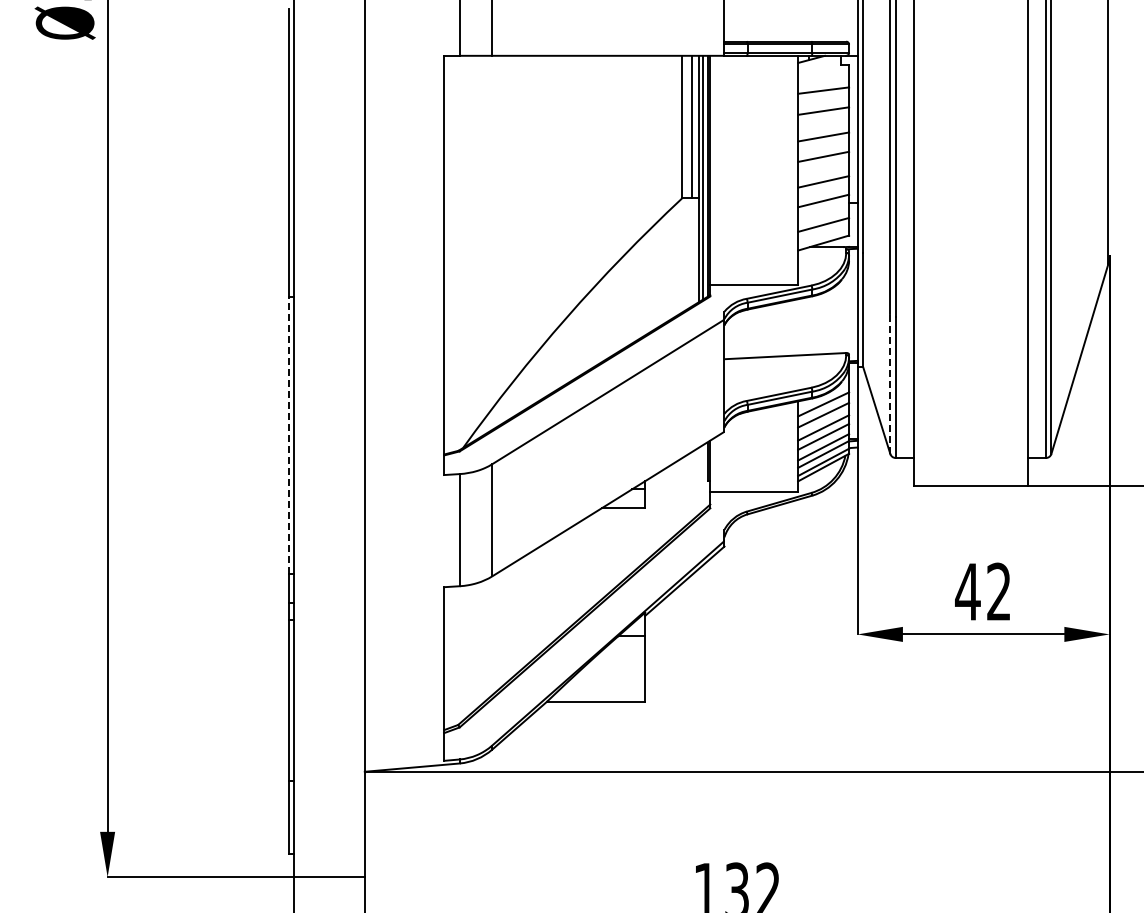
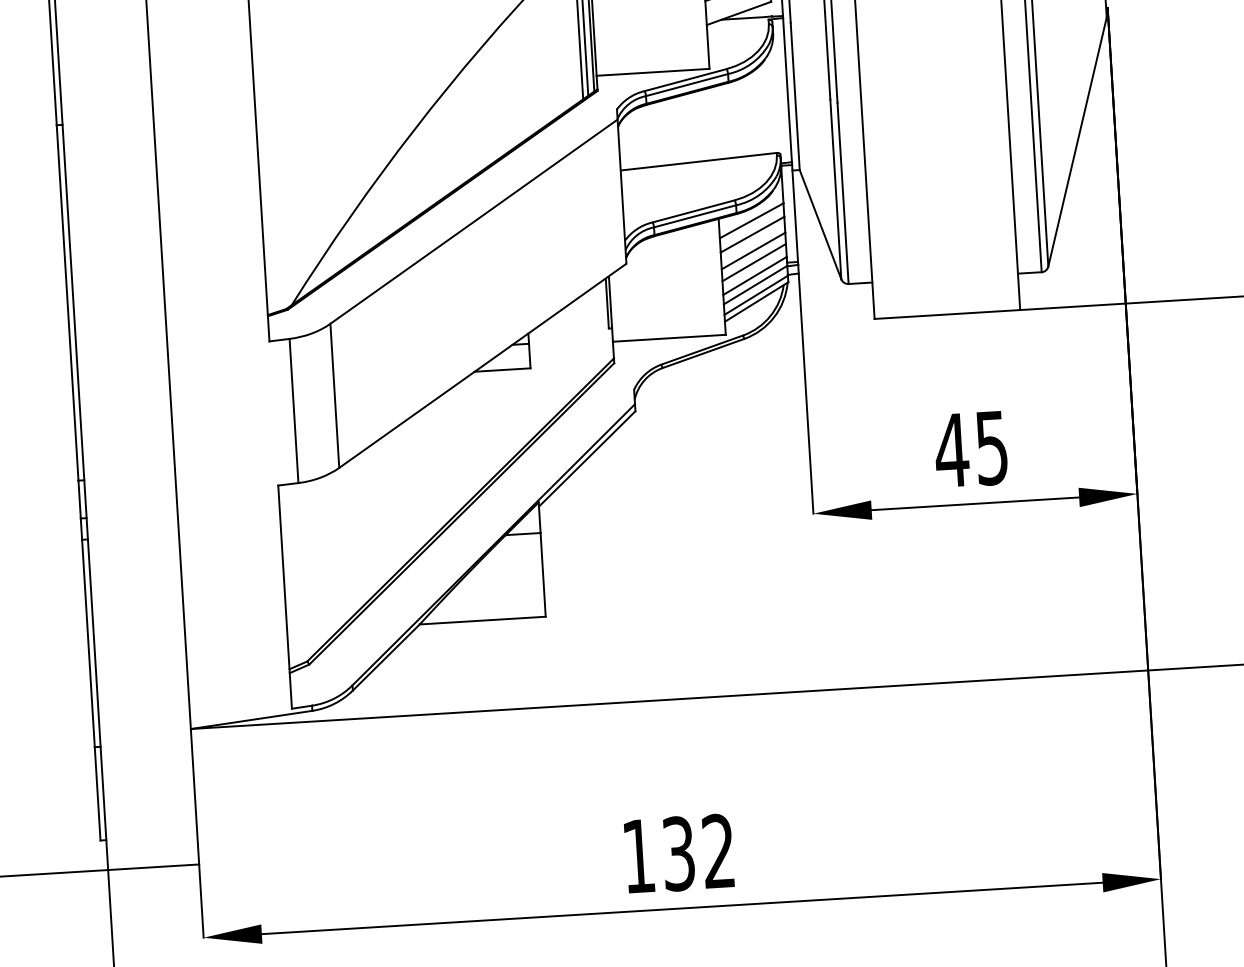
line: (890, 384) -> (836, 189), dashed -> solid
line: (289, 435) -> (67, 302), dashed -> solid
text: (998, 591) -> (991, 447), 42 -> 45

